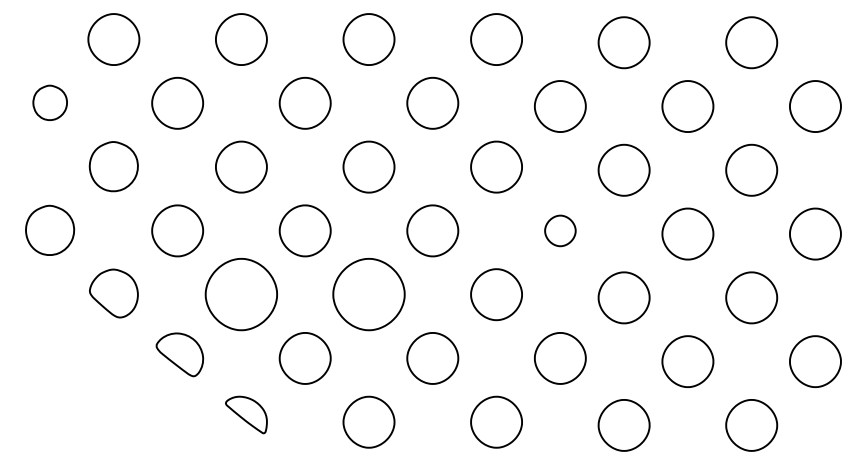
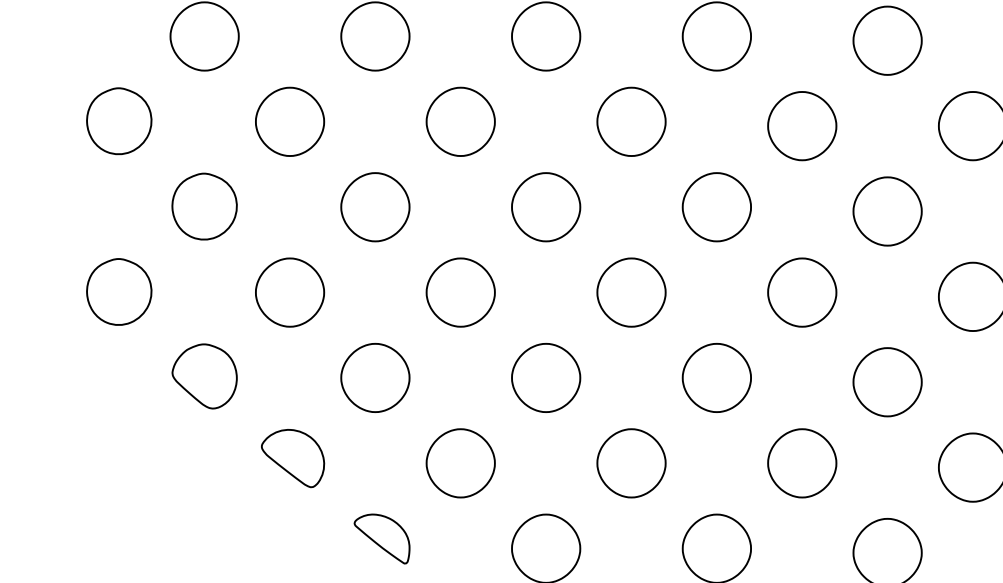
part: (50, 102) -> (119, 120), size x1.43
part: (560, 230) -> (802, 292), size x1.67
part: (241, 294) -> (375, 377), size x0.71
part: (368, 294) -> (545, 377), size x0.71

